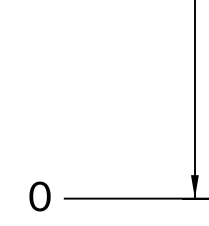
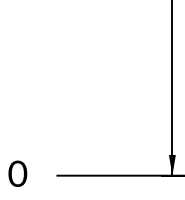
text: (39, 196) -> (17, 173), moved

